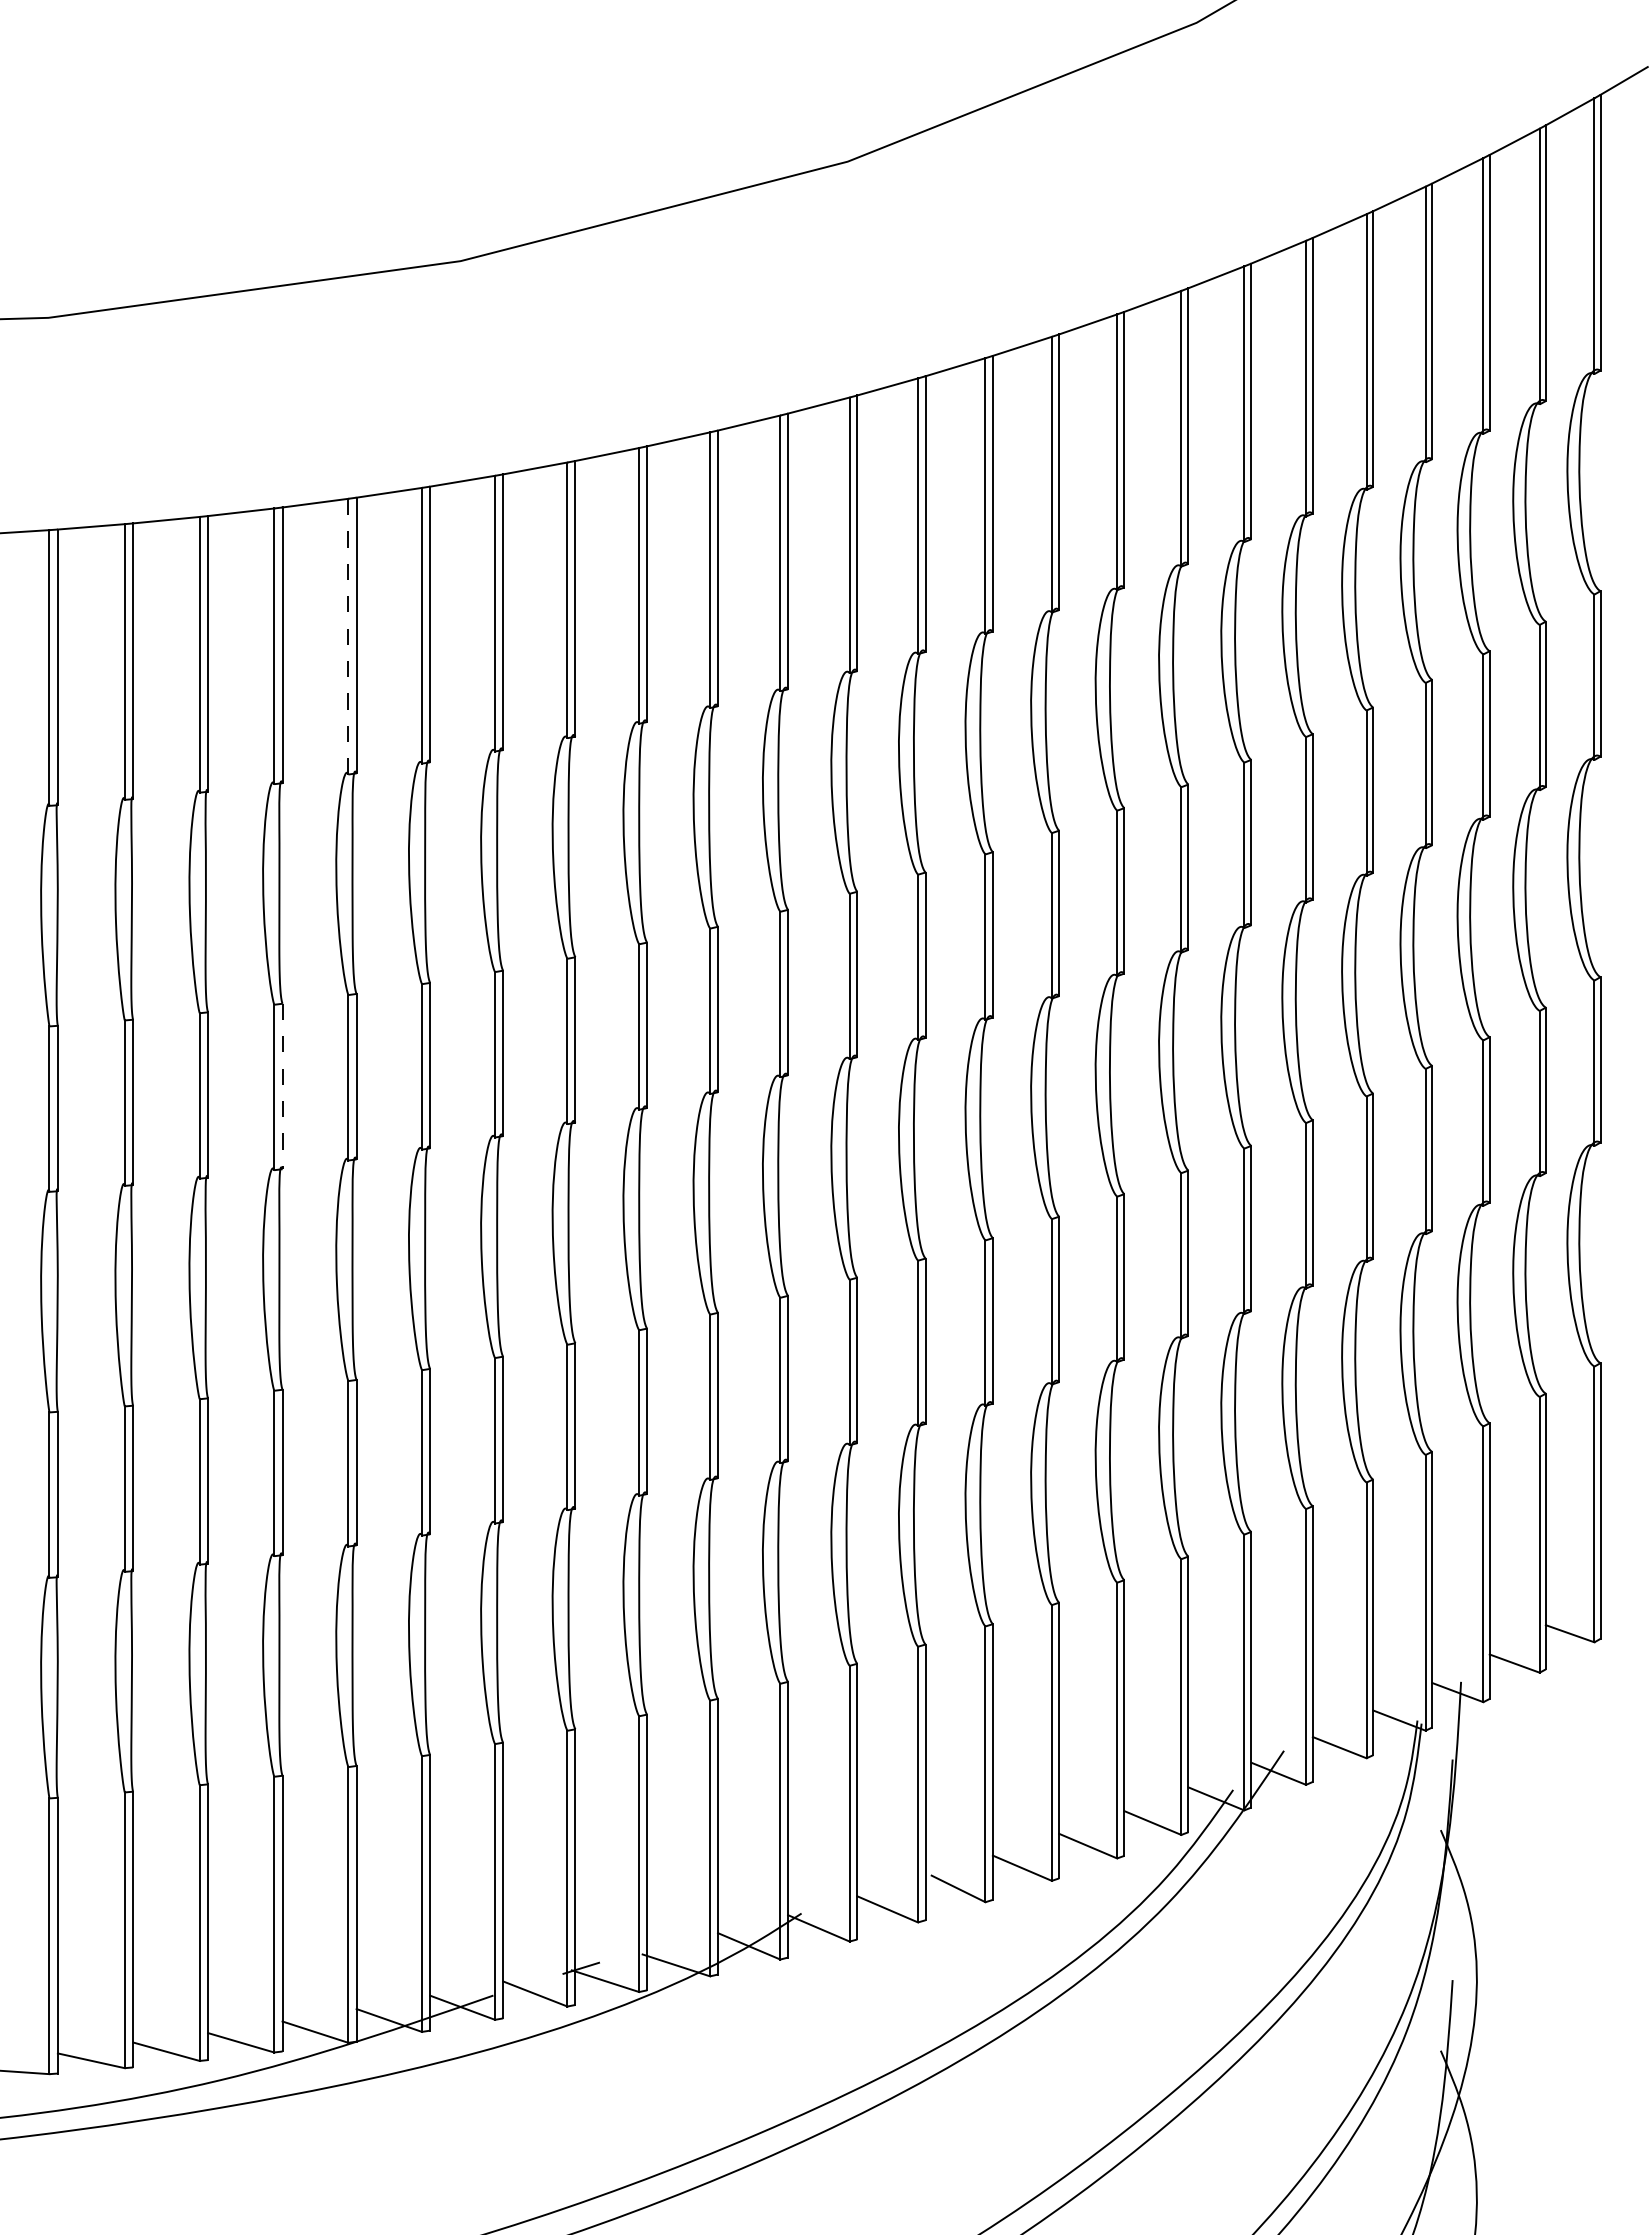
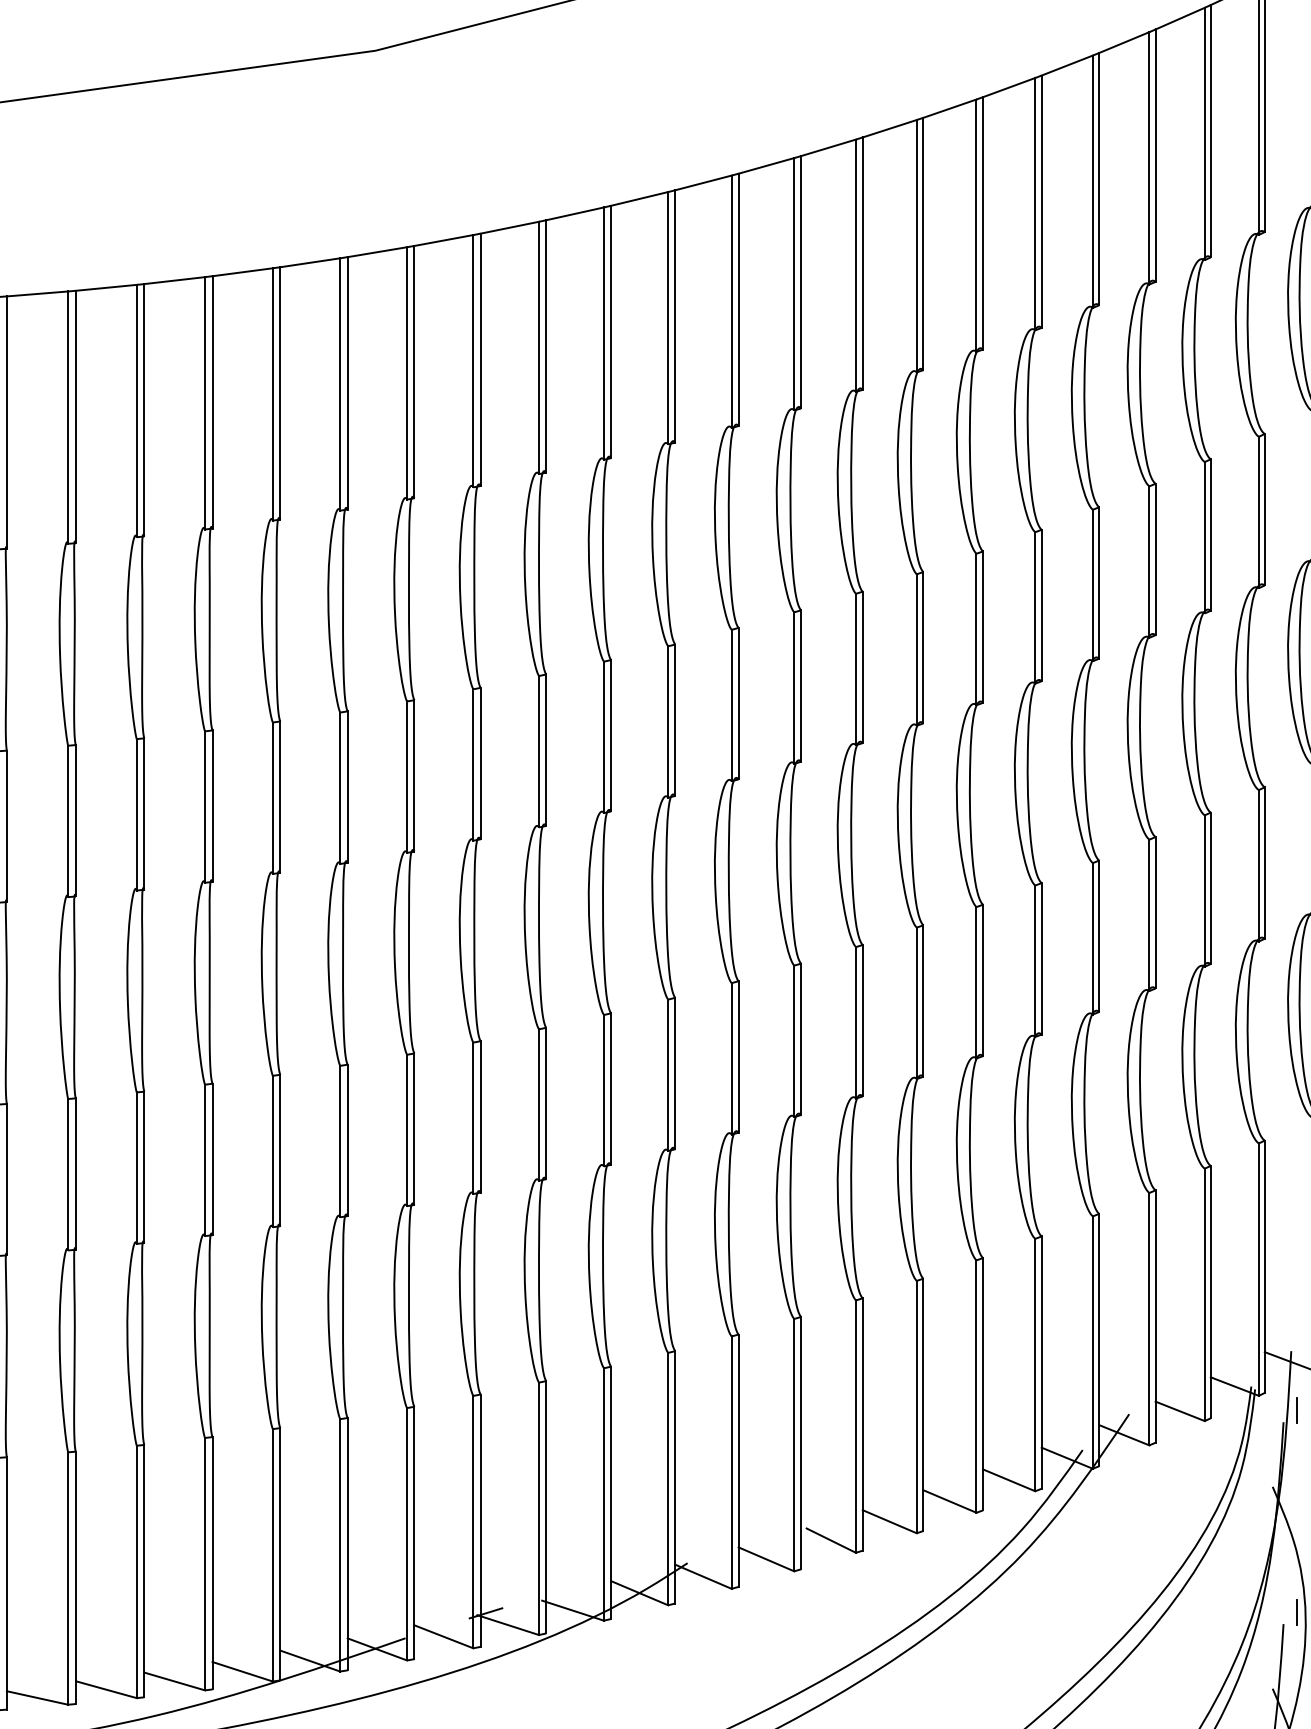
line: (348, 636) -> (272, 394), dashed -> solid
line: (282, 1086) -> (212, 806), dashed -> solid
line: (1466, 1746) -> (1296, 1410), added
line: (1466, 1966) -> (1296, 1611), added

